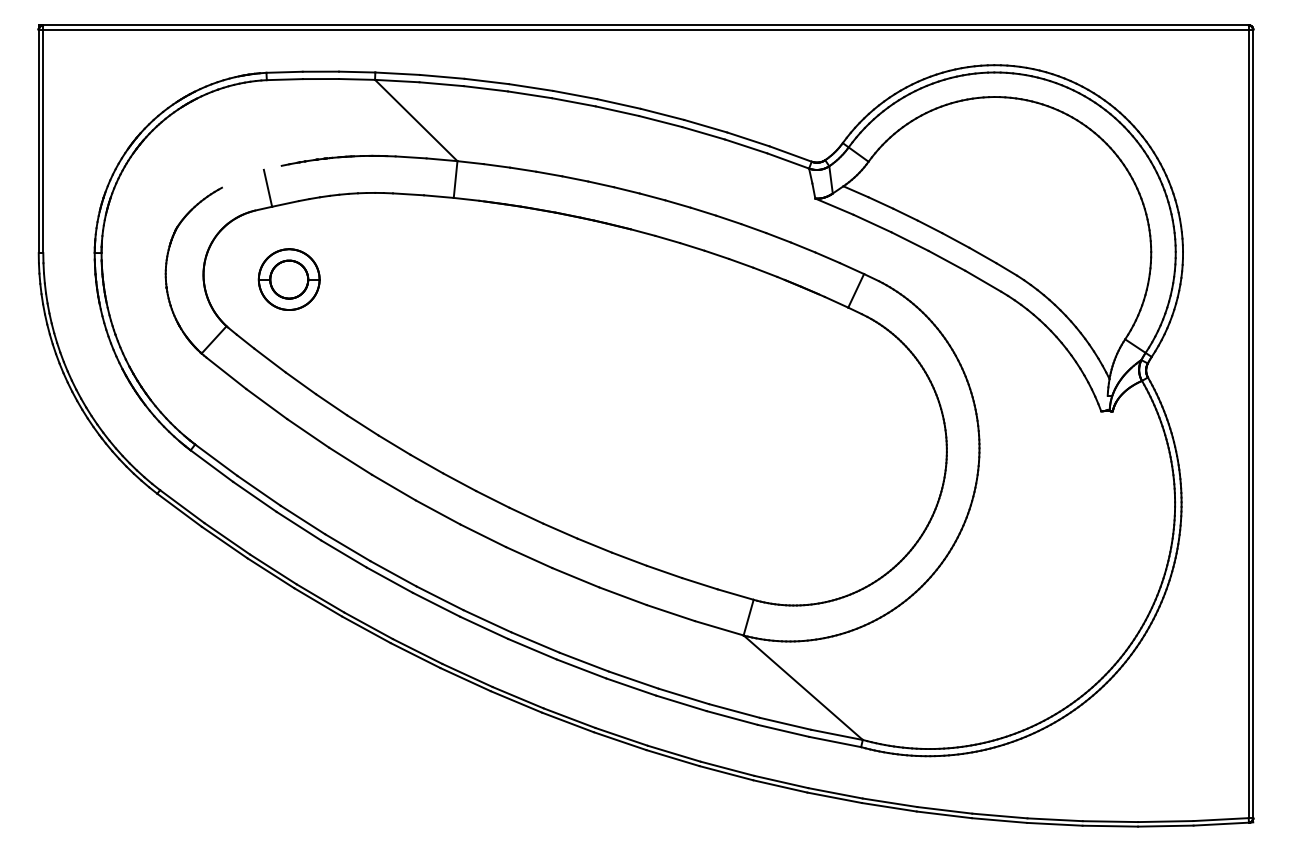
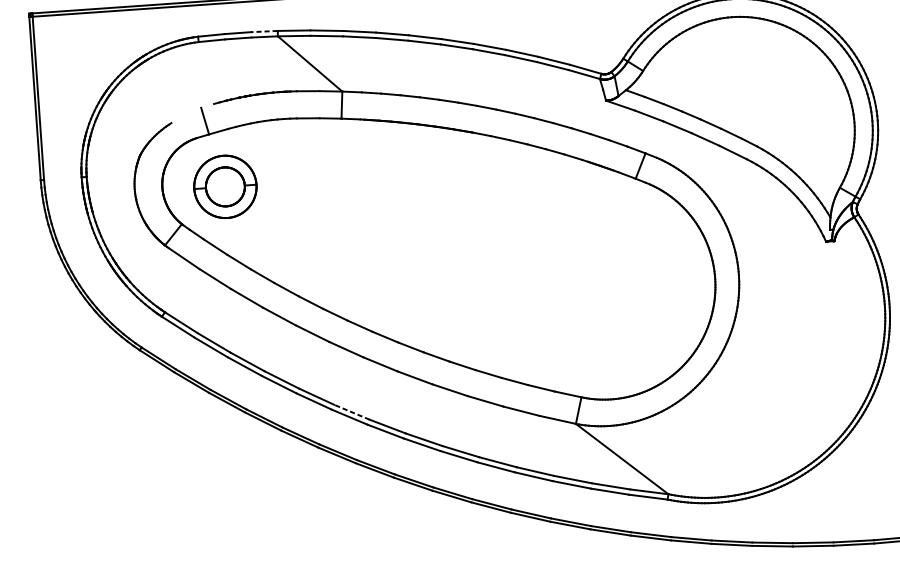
line: (356, 72) -> (263, 31), solid -> dashed
part: (288, 279) -> (224, 186), size x1.4
line: (439, 598) -> (351, 412), solid -> dashed

